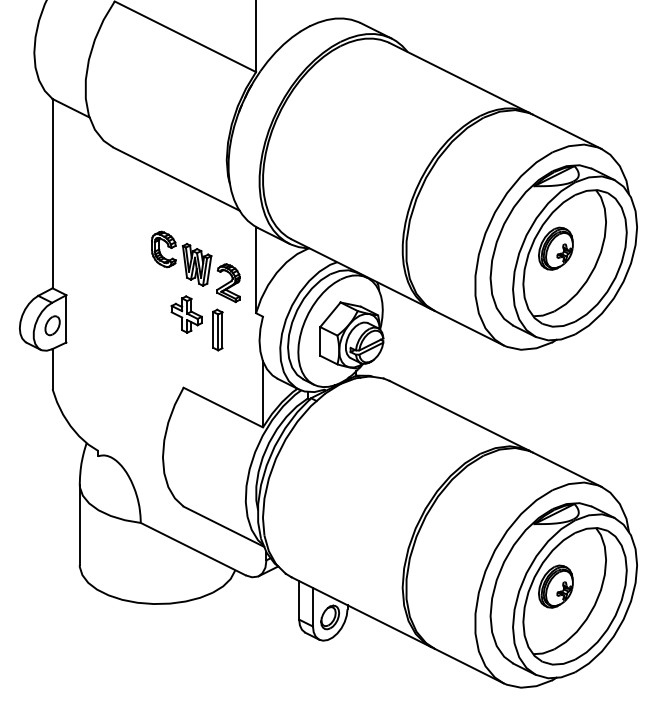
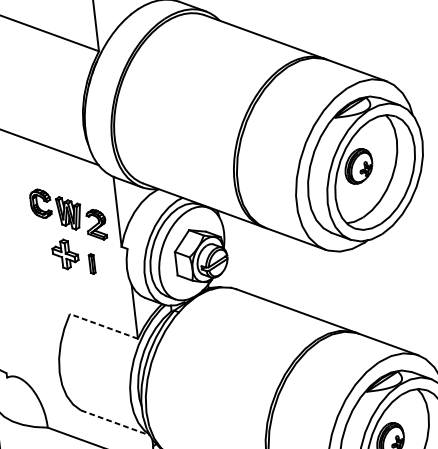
part: (217, 329) -> (91, 263), size x0.6
line: (222, 407) -> (103, 326), solid -> dashed
line: (224, 527) -> (116, 423), solid -> dashed

